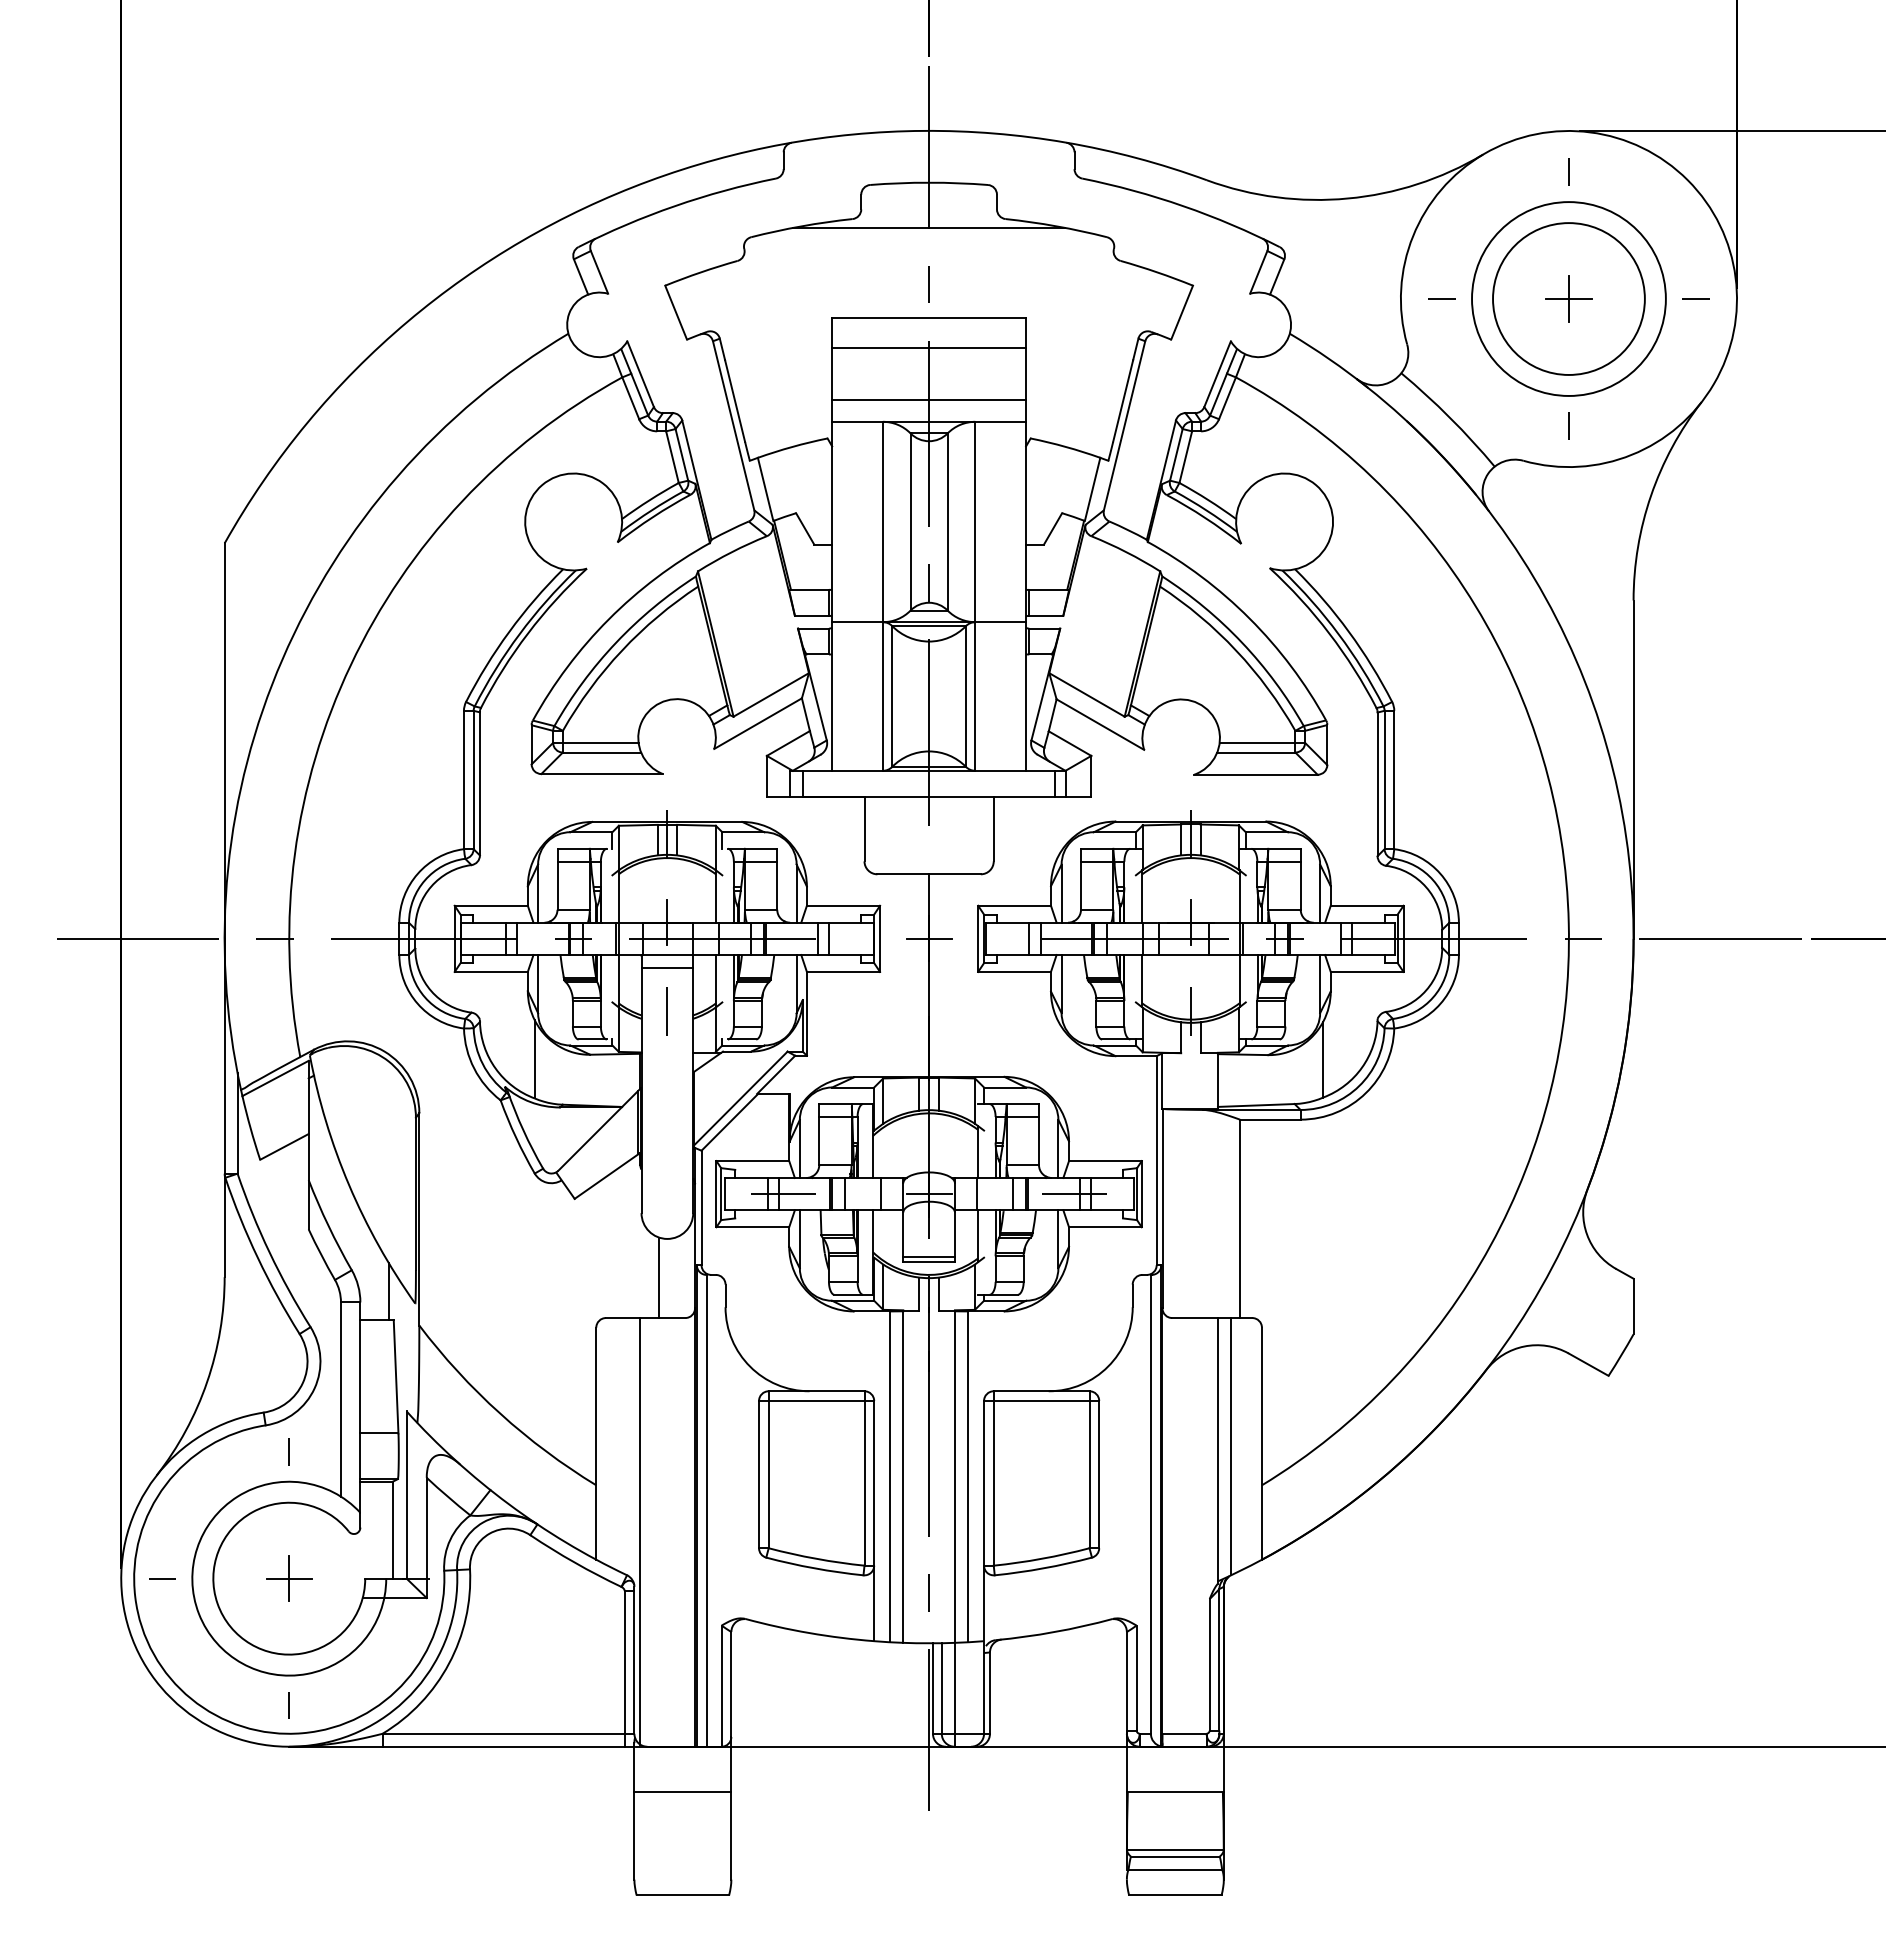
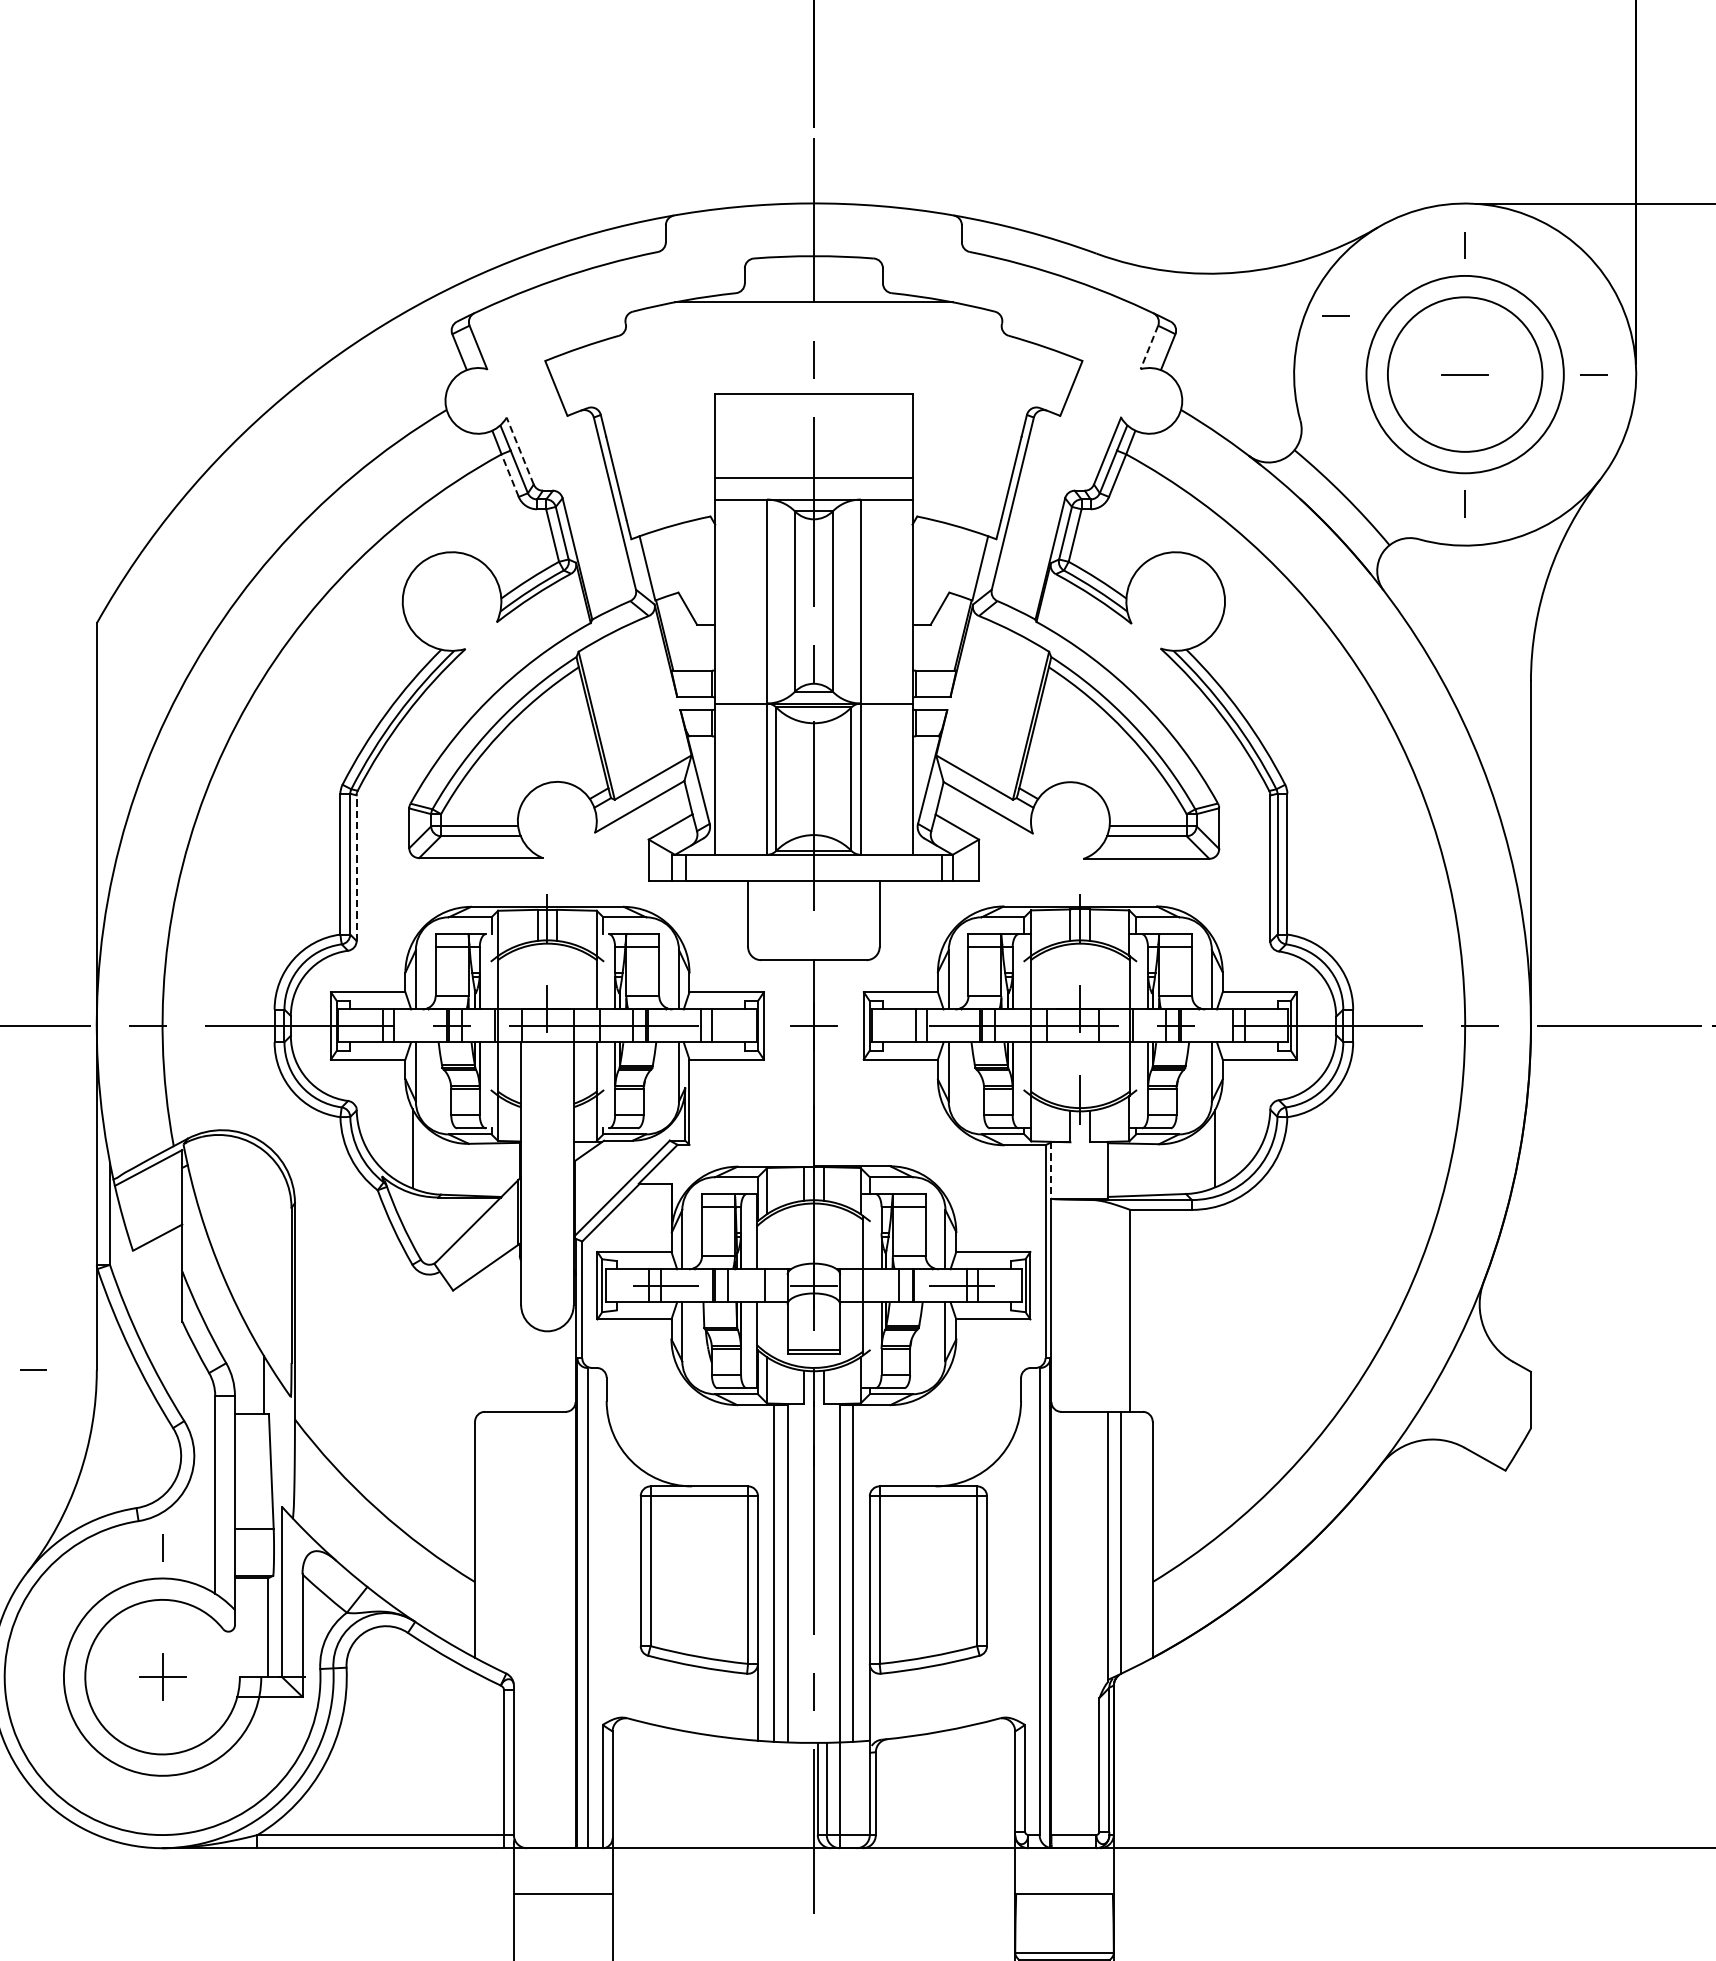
line: (1258, 272) -> (1149, 347), solid -> dashed
line: (1441, 298) -> (1335, 315), moved
line: (1568, 298) -> (1464, 374), removed
line: (929, 348) -> (814, 424), removed
line: (640, 373) -> (520, 450), solid -> dashed
line: (630, 398) -> (509, 475), solid -> dashed
line: (479, 783) -> (356, 867), solid -> dashed
line: (667, 967) -> (547, 1055), removed
line: (667, 1011) -> (547, 1099), removed
line: (1162, 1081) -> (1051, 1171), solid -> dashed
line: (659, 1277) -> (539, 1370), removed
line: (640, 1531) -> (520, 1629), removed
line: (162, 1578) -> (33, 1369), moved
line: (288, 1705) -> (161, 1806), removed

